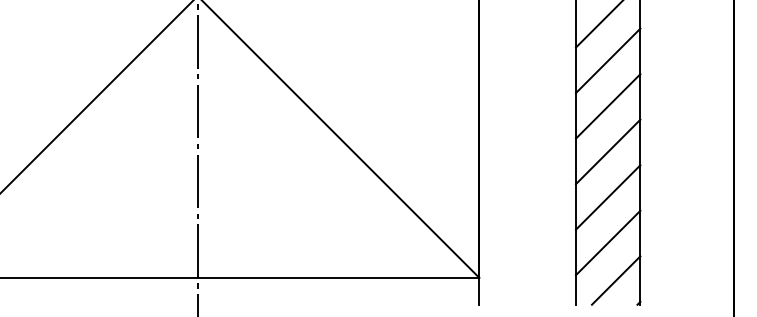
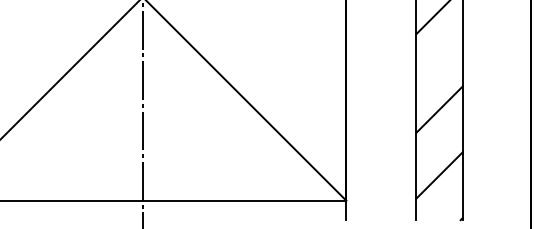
line: (607, 60) -> (438, 43), removed
line: (607, 106) -> (438, 76), removed
line: (607, 197) -> (438, 142), removed
line: (615, 280) -> (444, 202), removed

